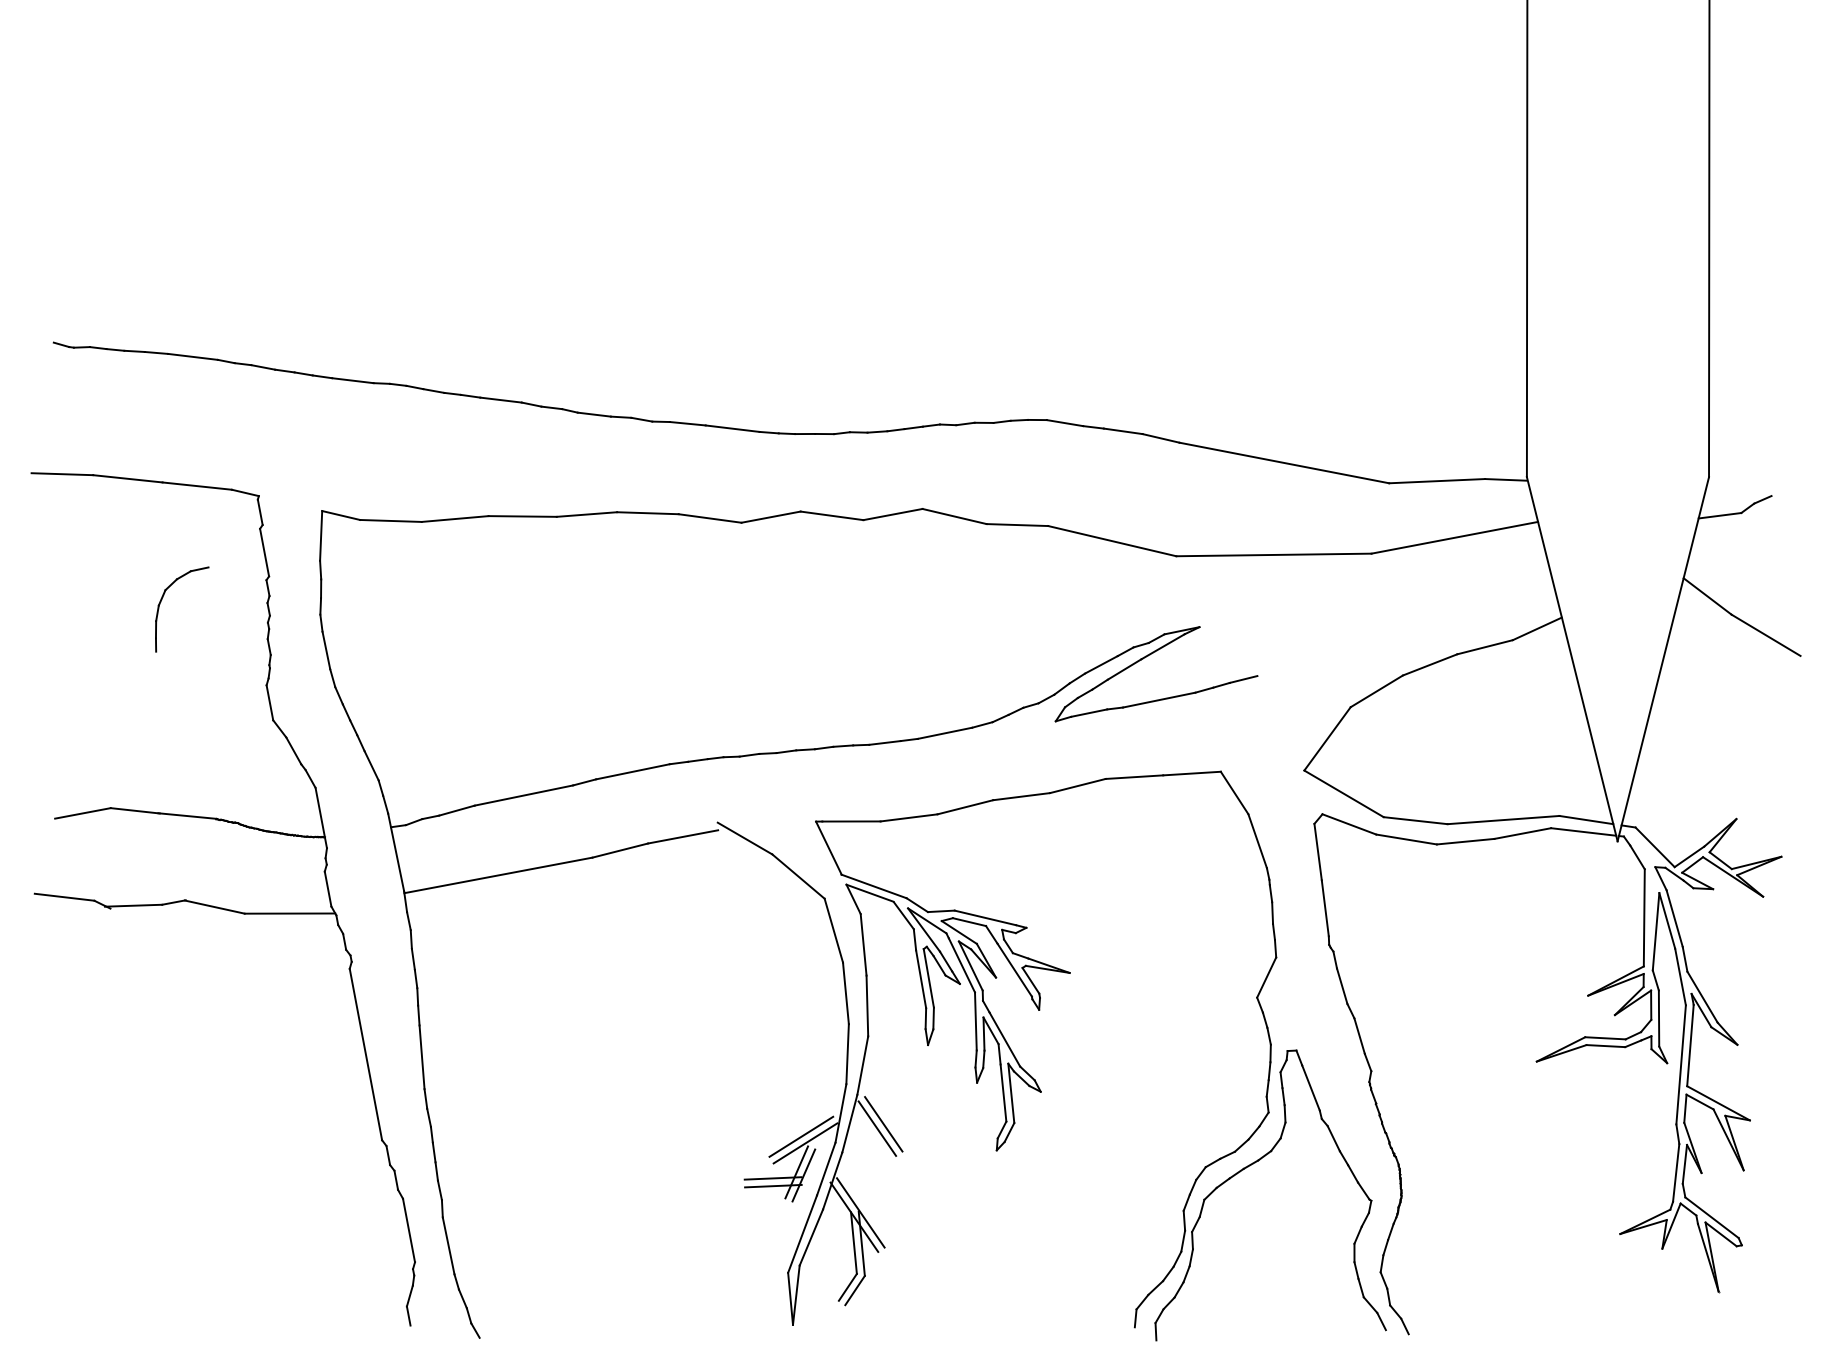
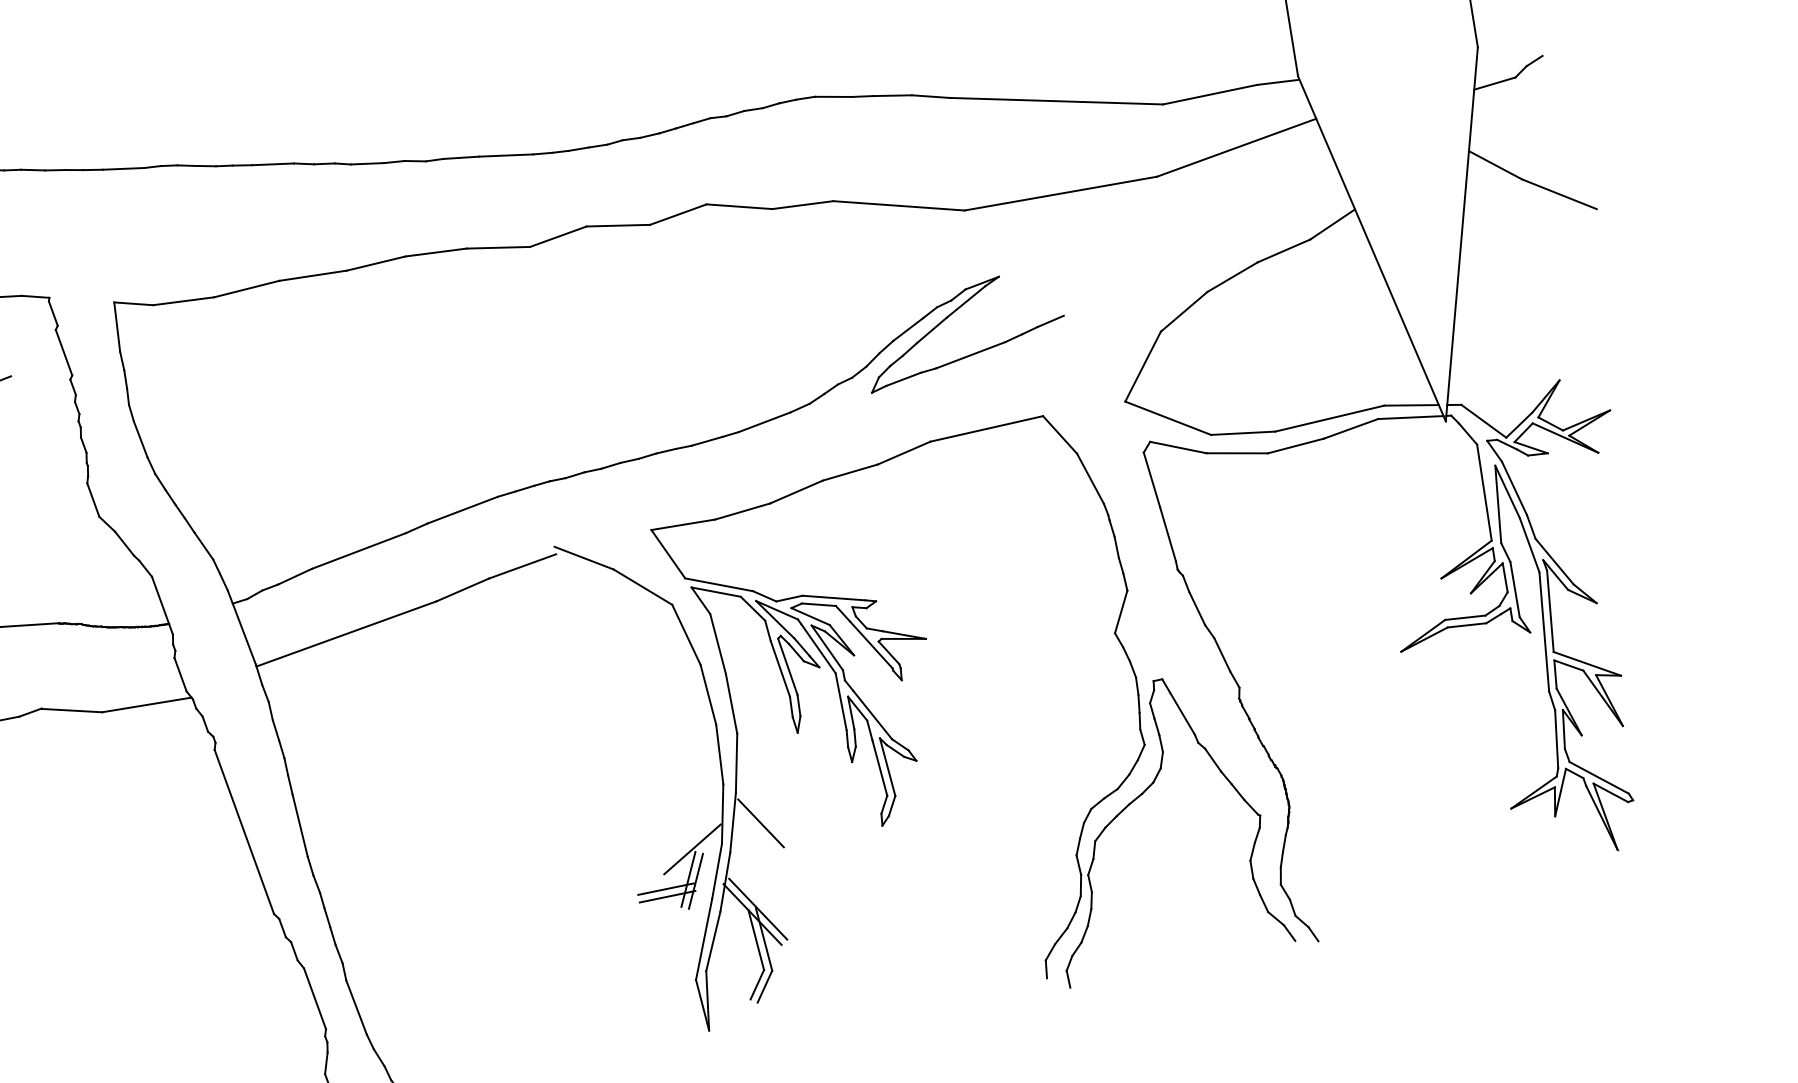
line: (883, 1124) -> (766, 818), removed
line: (801, 1136) -> (687, 843), removed

